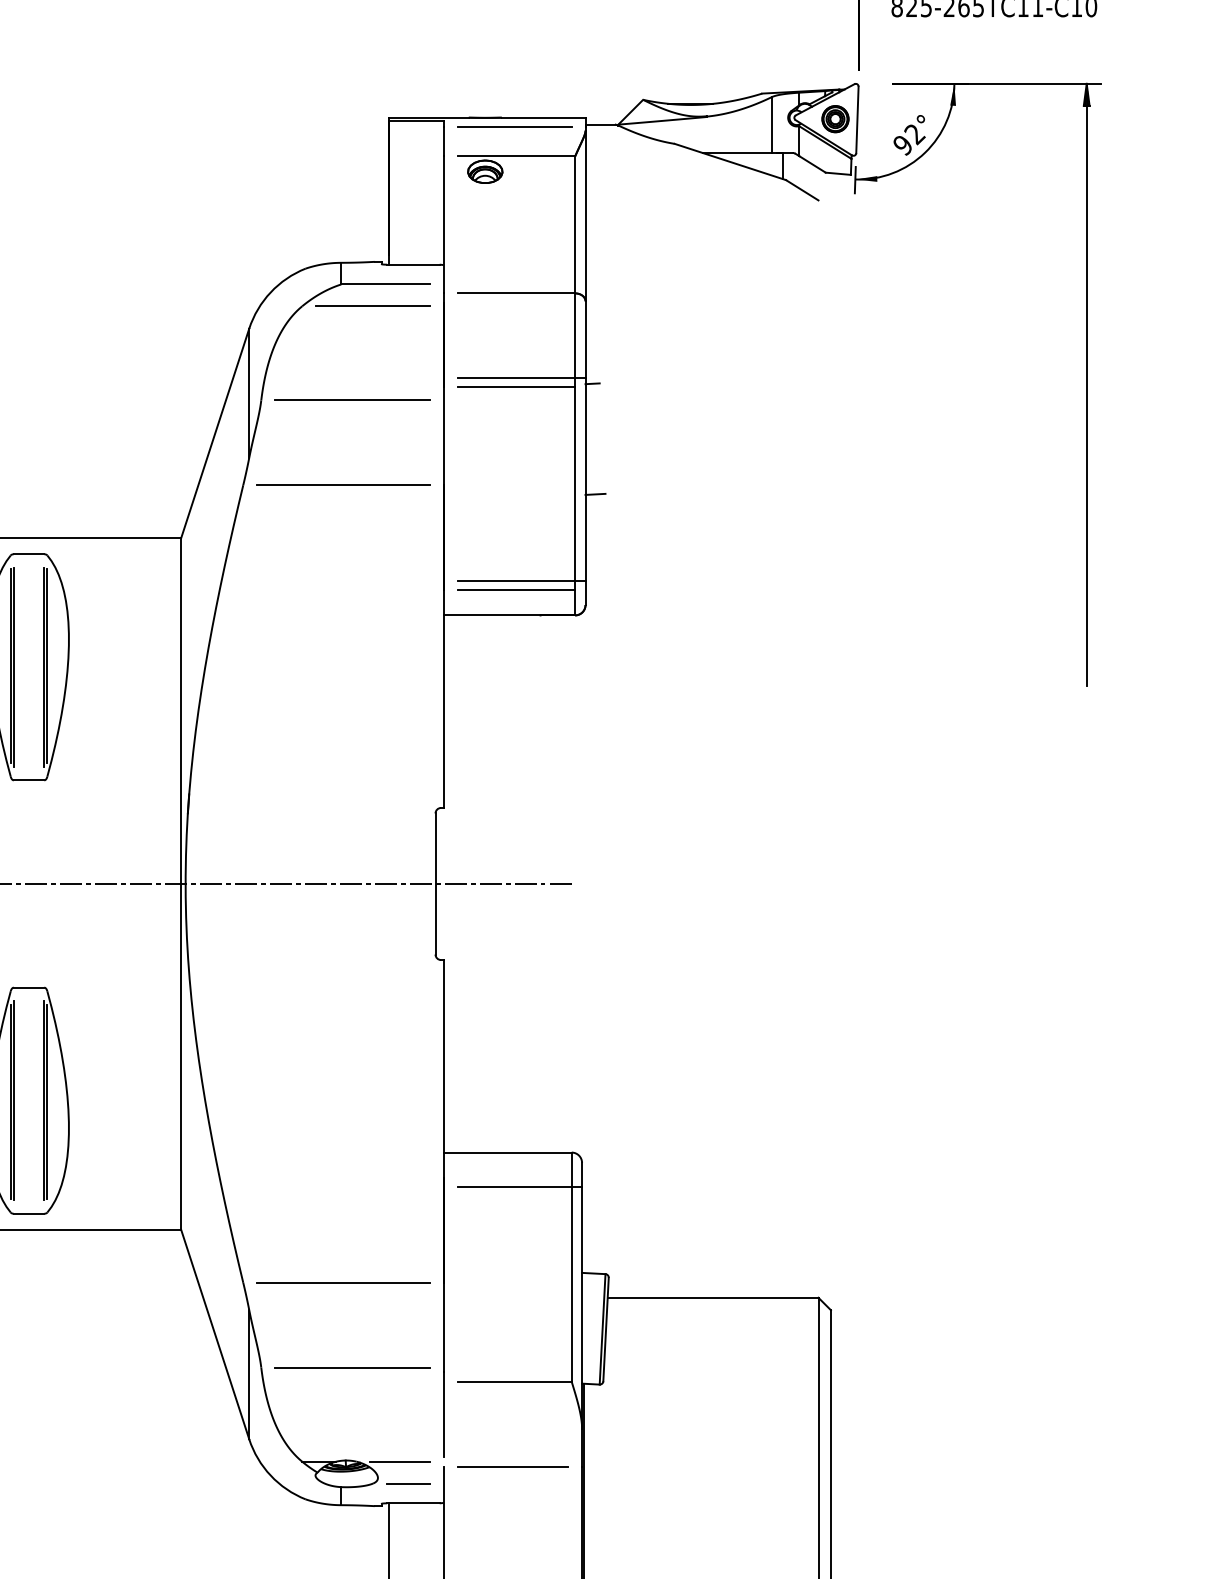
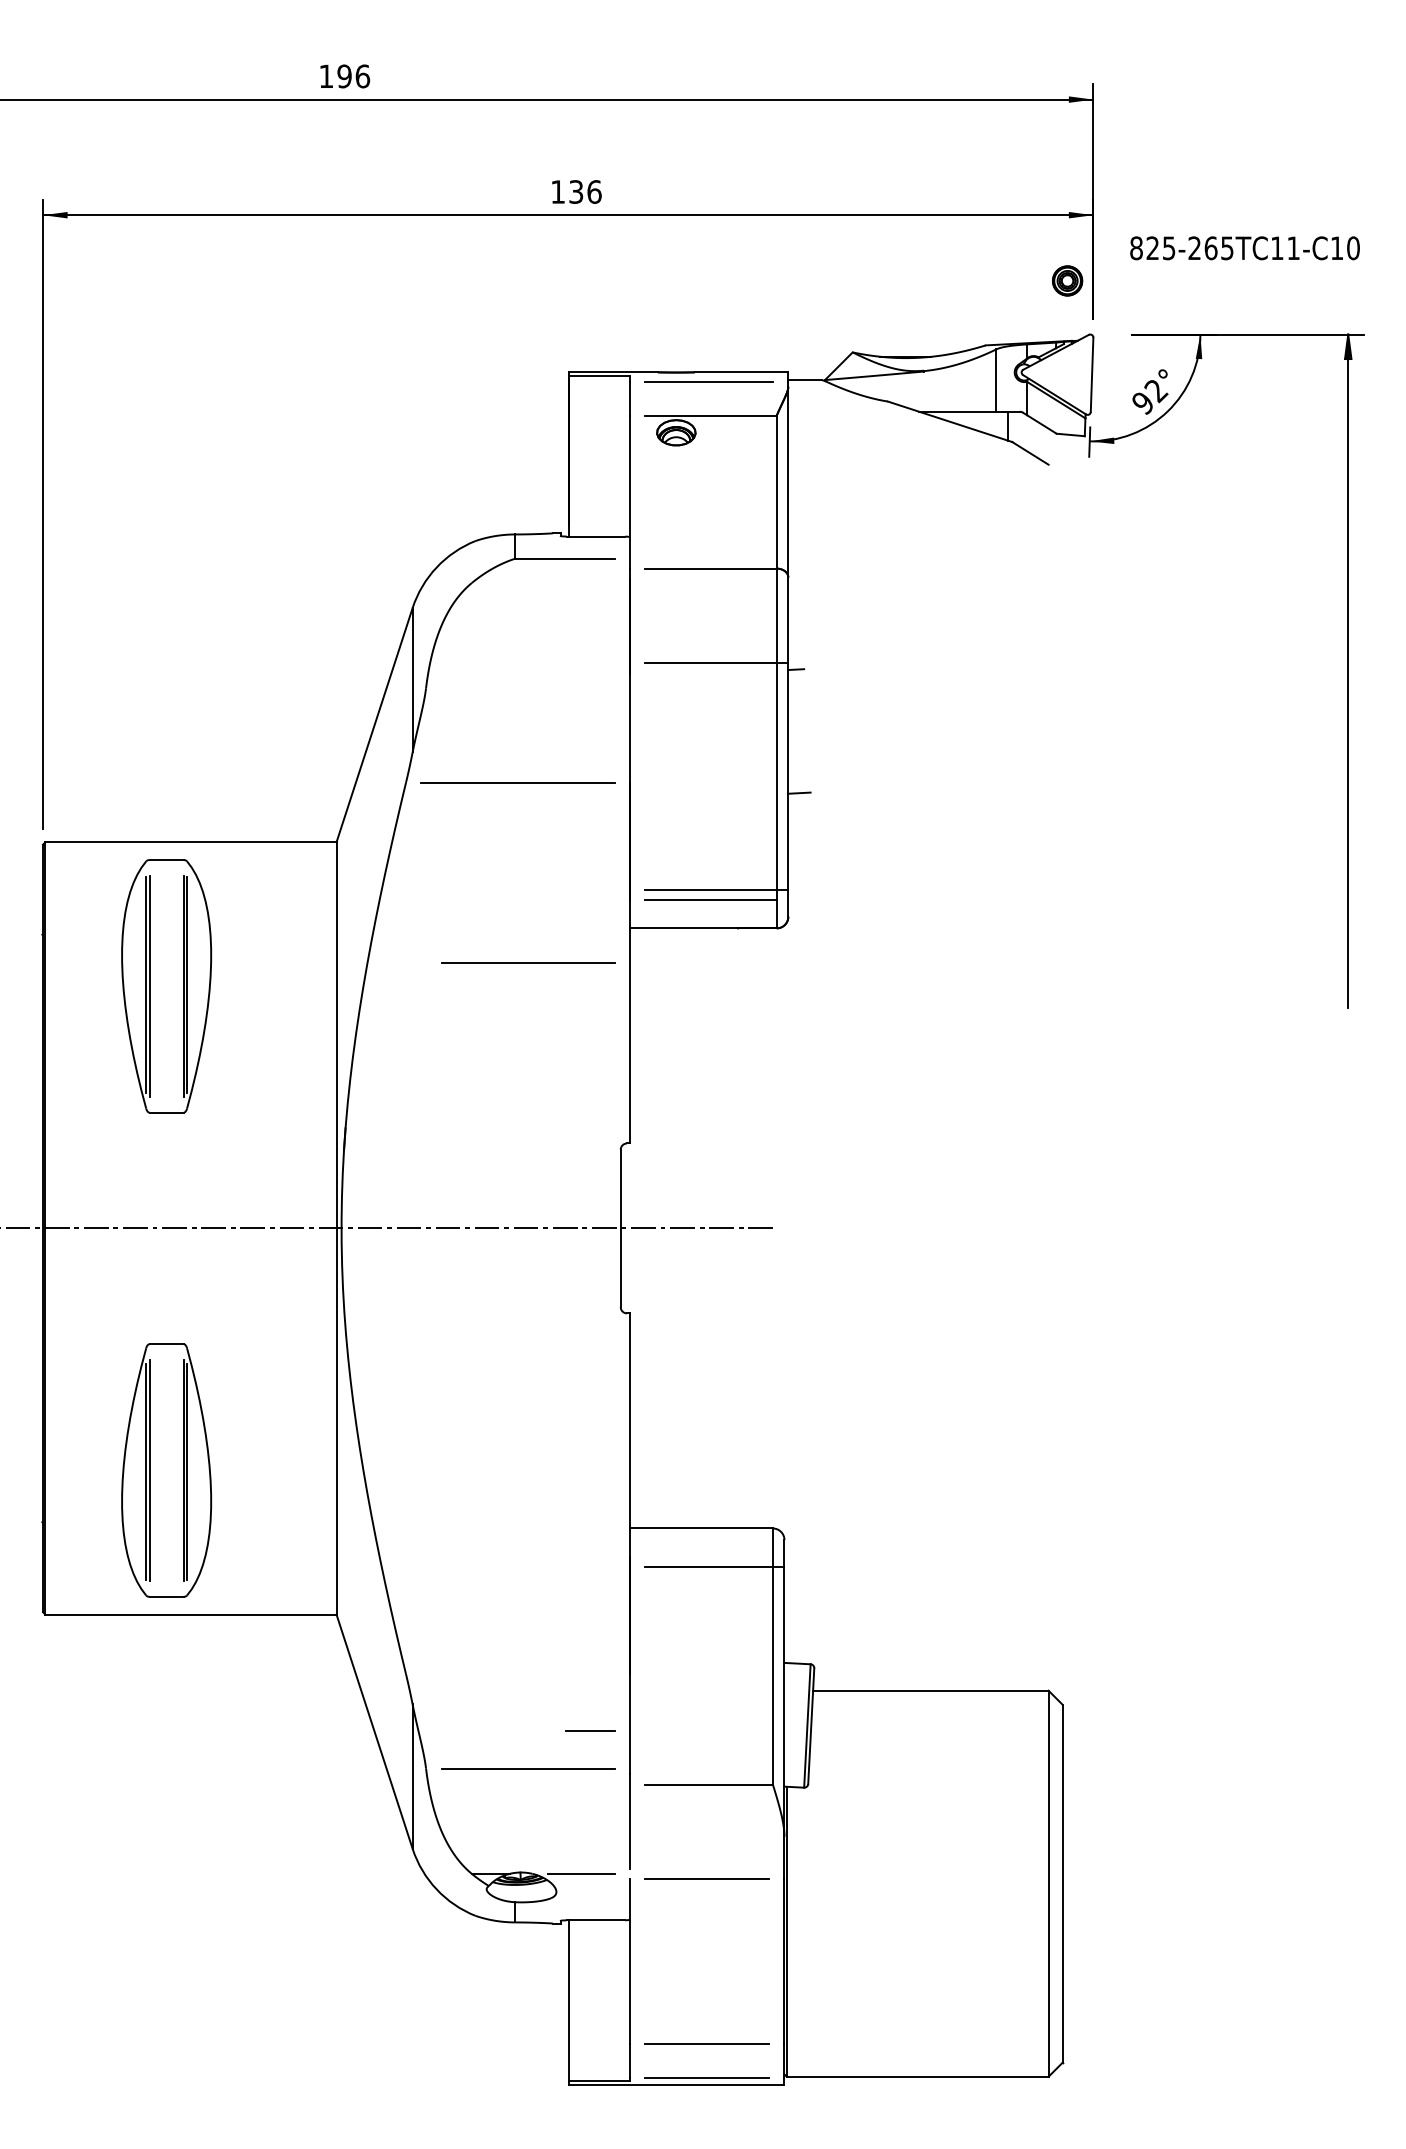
part: (835, 118) -> (1067, 280), moved
line: (372, 306) -> (550, 583), removed
line: (515, 387) -> (710, 673), removed
line: (352, 399) -> (528, 962), moved
line: (343, 1282) -> (517, 1673), removed
line: (408, 1482) -> (590, 1730), moved

